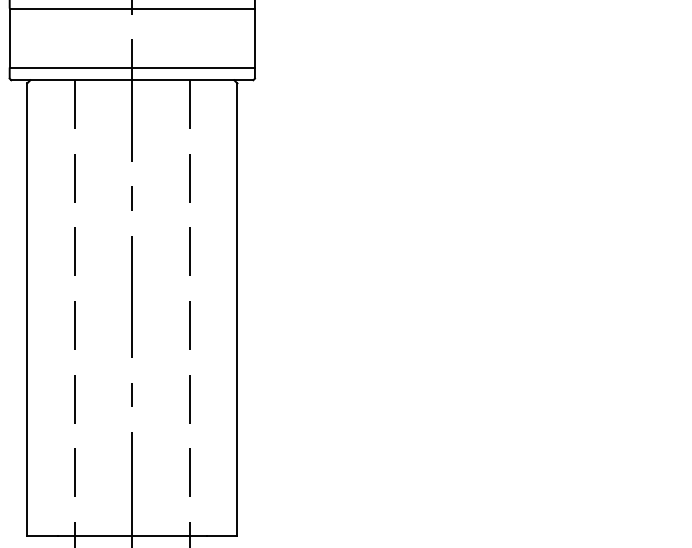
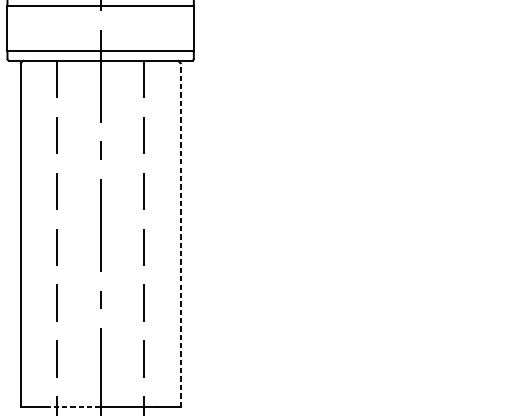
line: (237, 309) -> (180, 234), solid -> dashed
line: (94, 535) -> (71, 406), solid -> dashed

